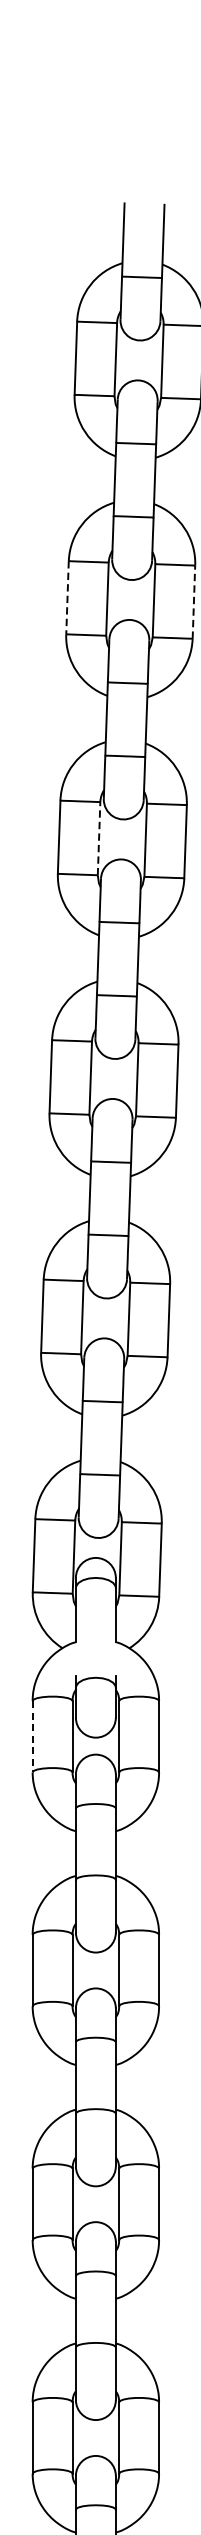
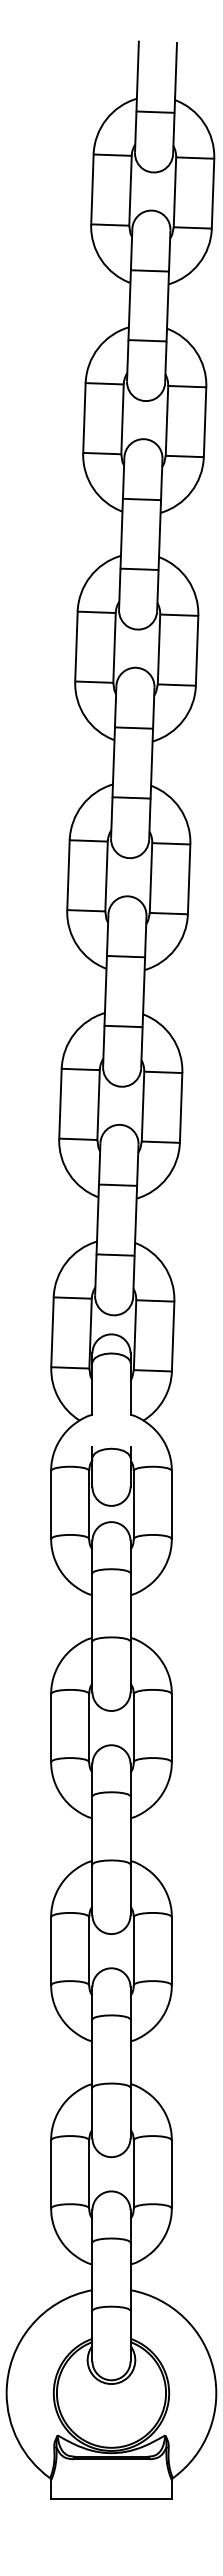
line: (67, 598) -> (84, 418), dashed -> solid
line: (194, 602) -> (205, 422), dashed -> solid
line: (99, 838) -> (114, 647), dashed -> solid
line: (33, 1737) -> (51, 1505), dashed -> solid

